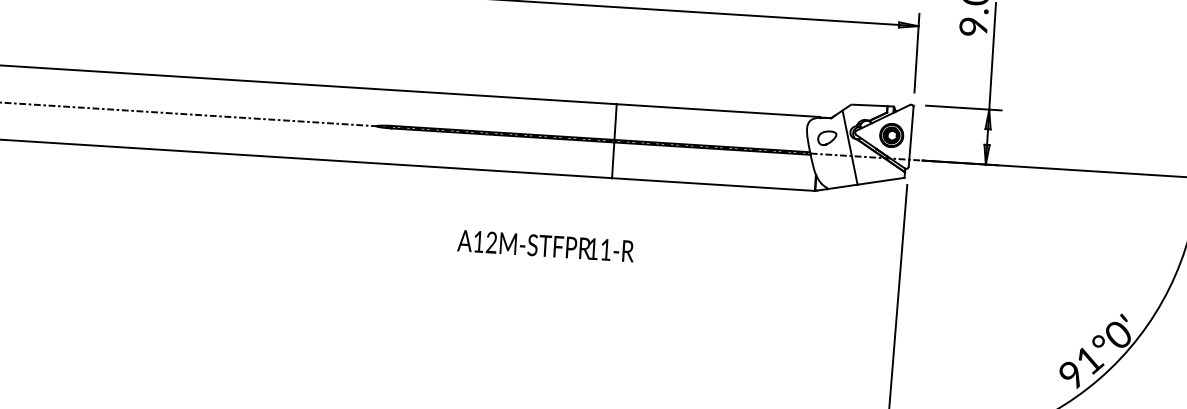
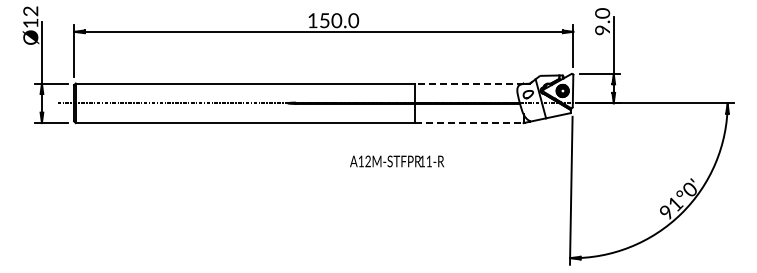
line: (716, 110) -> (468, 83), solid -> dashed
line: (713, 185) -> (469, 123), solid -> dashed
text: (544, 246) -> (396, 161), moved

